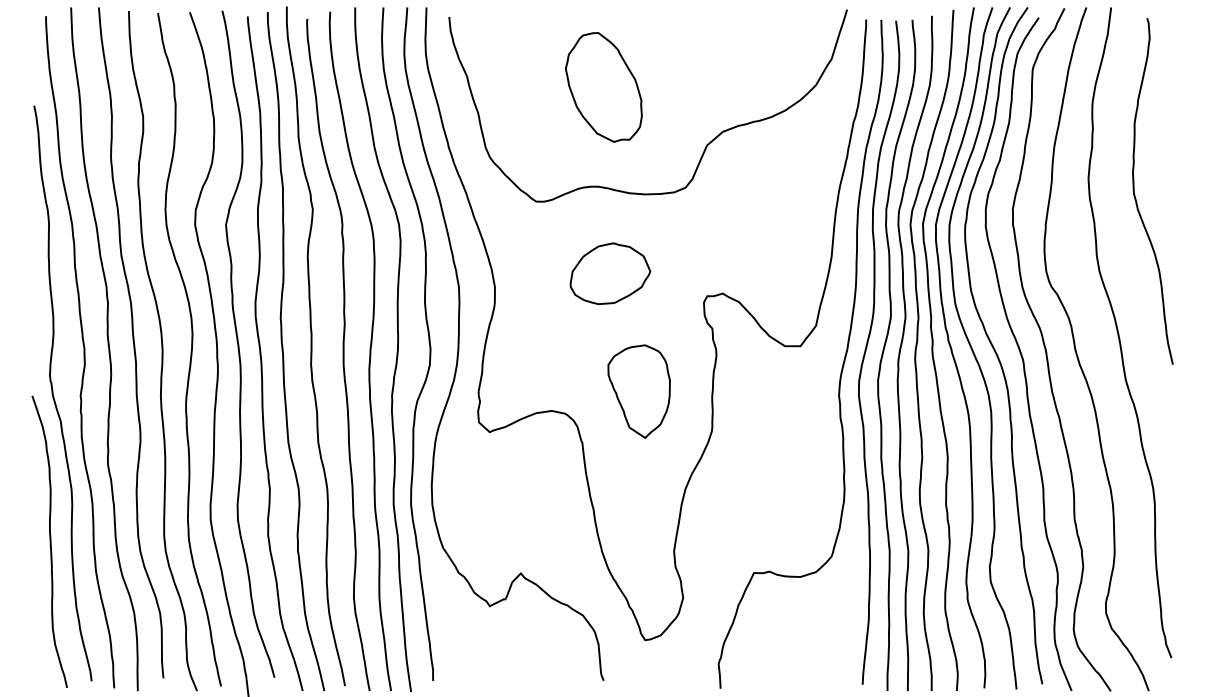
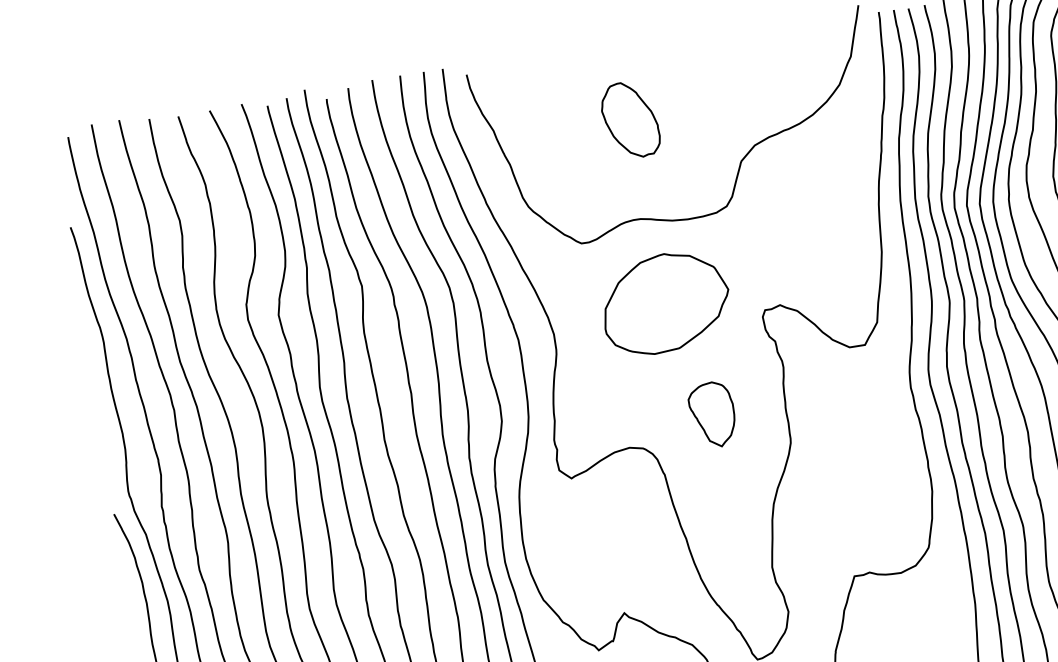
part: (603, 87) -> (629, 120), size x0.7
part: (610, 273) -> (665, 302), size x1.6
part: (638, 391) -> (712, 415), size x0.7

